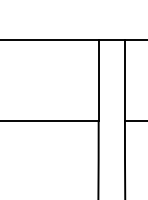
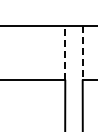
line: (98, 79) -> (65, 52), solid -> dashed
line: (124, 79) -> (82, 52), solid -> dashed

